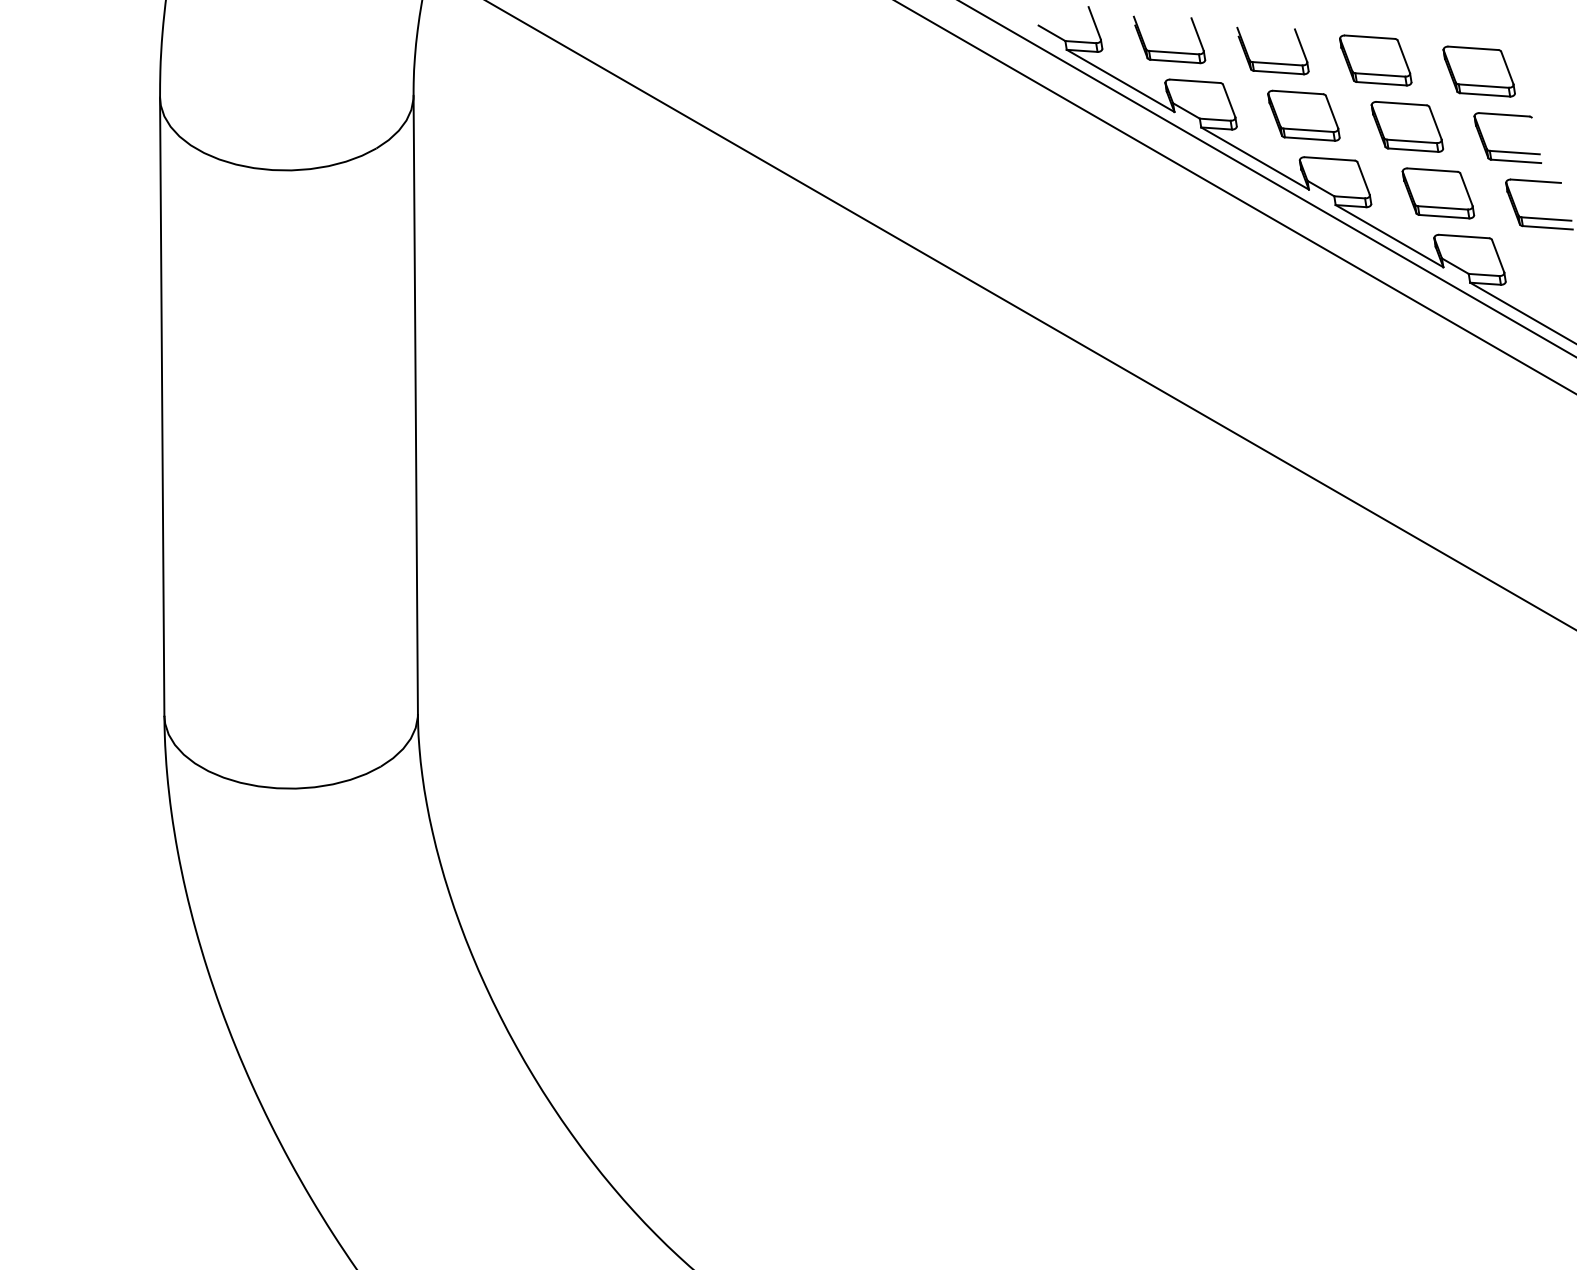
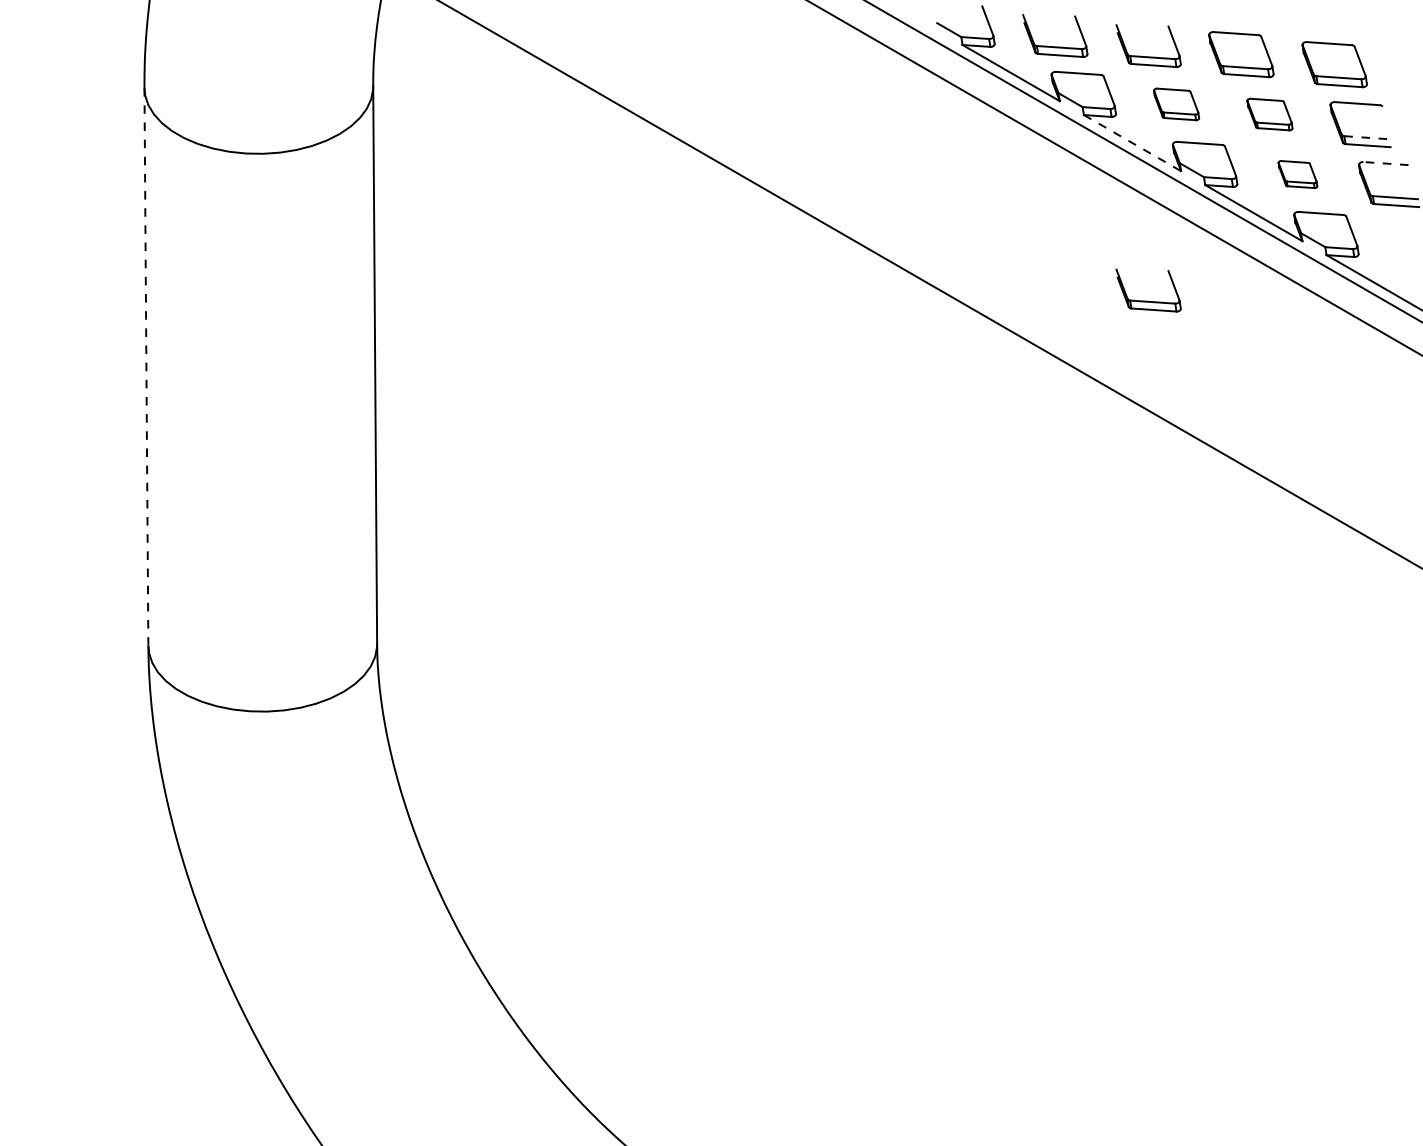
part: (1303, 115) -> (1176, 104), size x0.7
part: (1407, 126) -> (1270, 114), size x0.7
line: (1515, 152) -> (1367, 137), solid -> dashed
line: (1255, 158) -> (1132, 143), solid -> dashed
line: (1535, 181) -> (1385, 163), solid -> dashed
part: (1438, 193) -> (1297, 174), size x0.6
part: (1272, 333) -> (1148, 300), added
line: (162, 407) -> (146, 367), solid -> dashed

